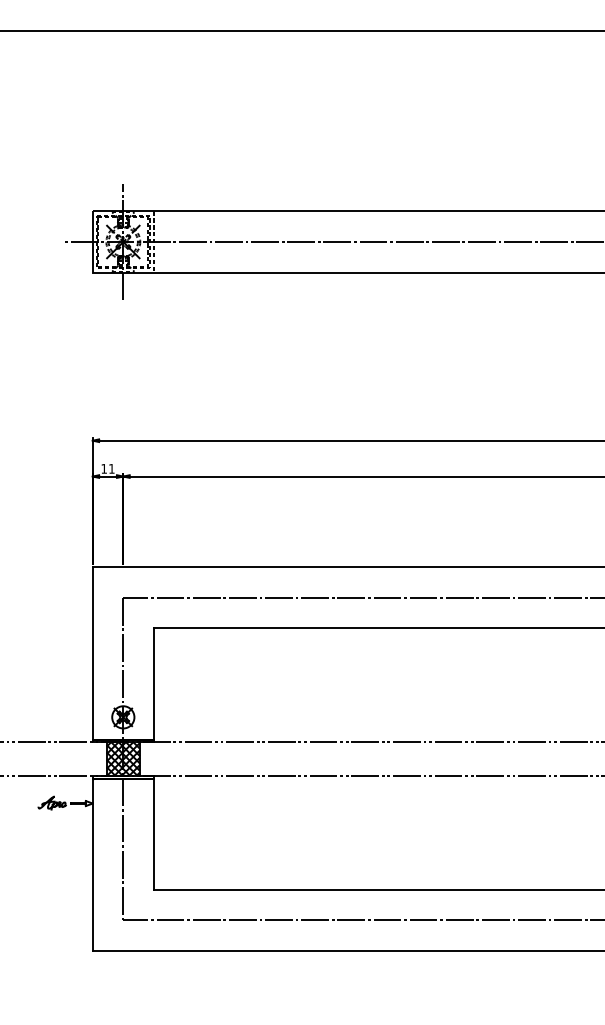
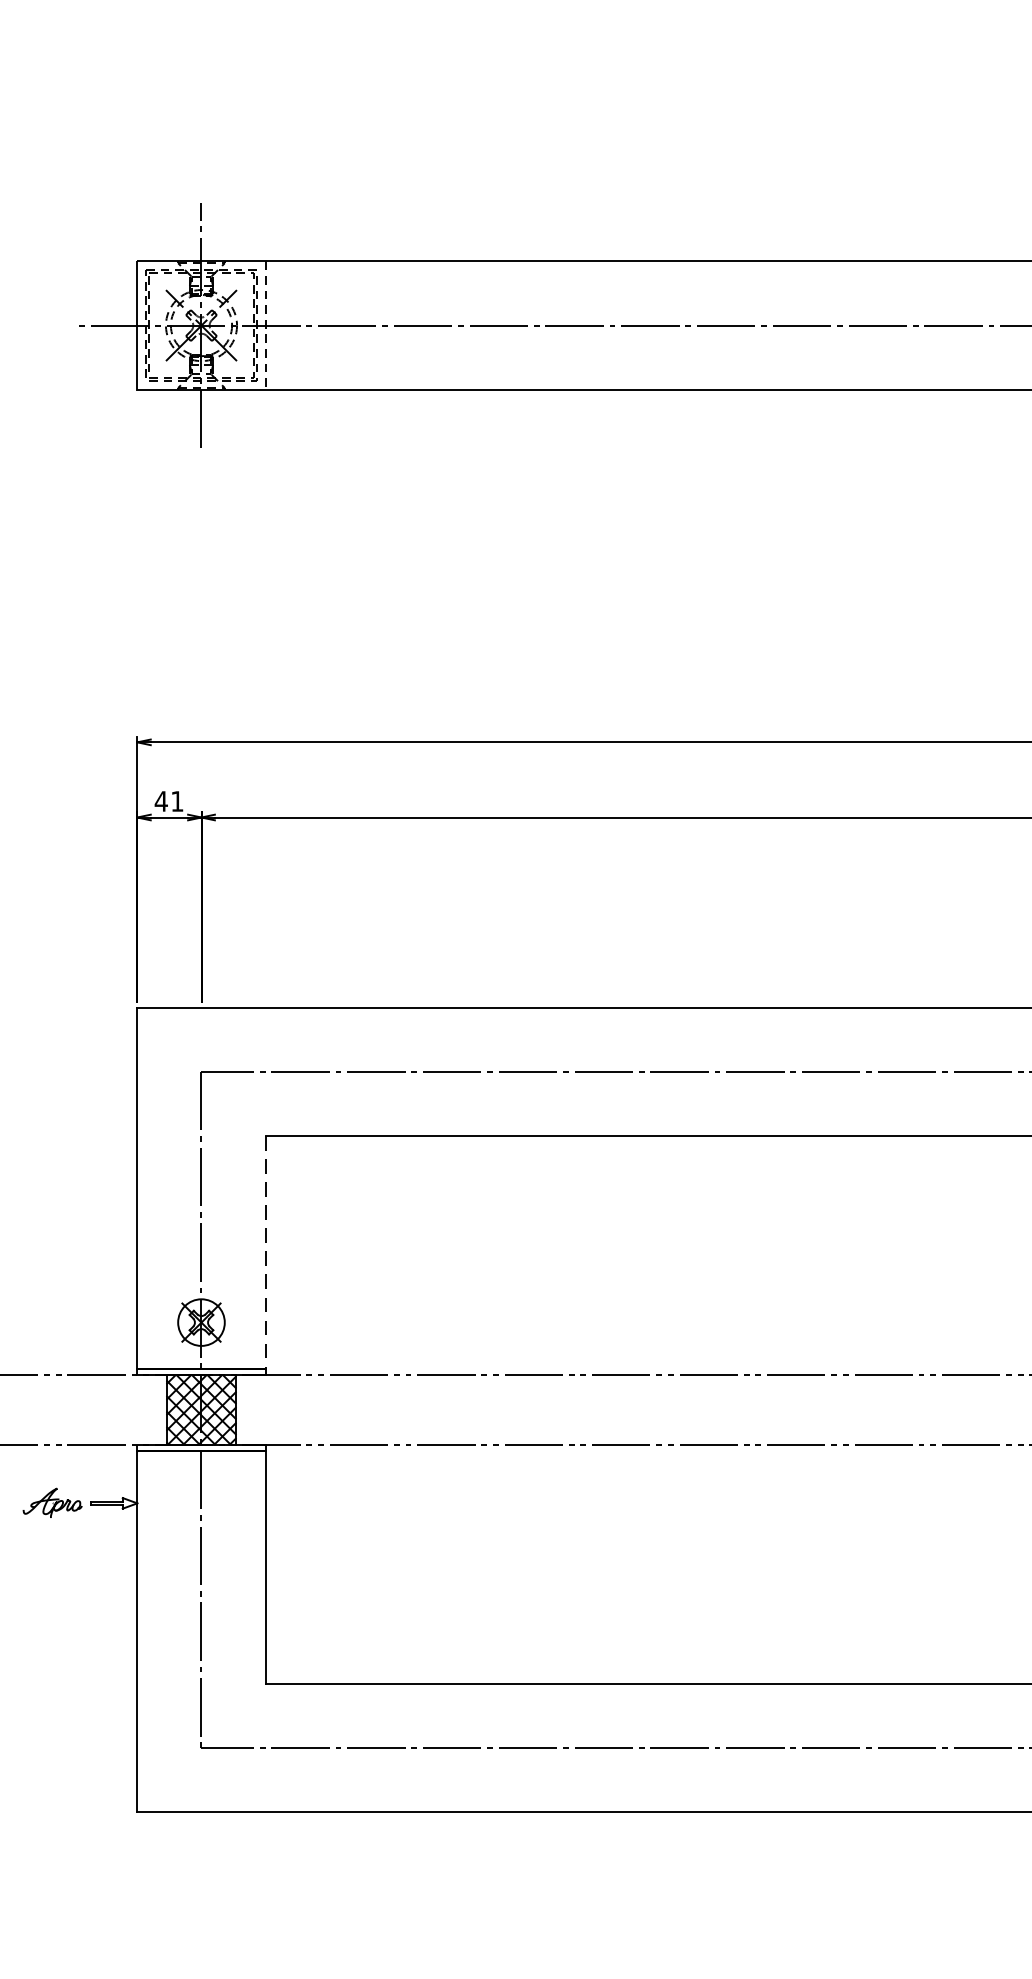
text: (104, 468) -> (161, 800), 11 -> 41
line: (153, 684) -> (264, 1253), solid -> dashed

